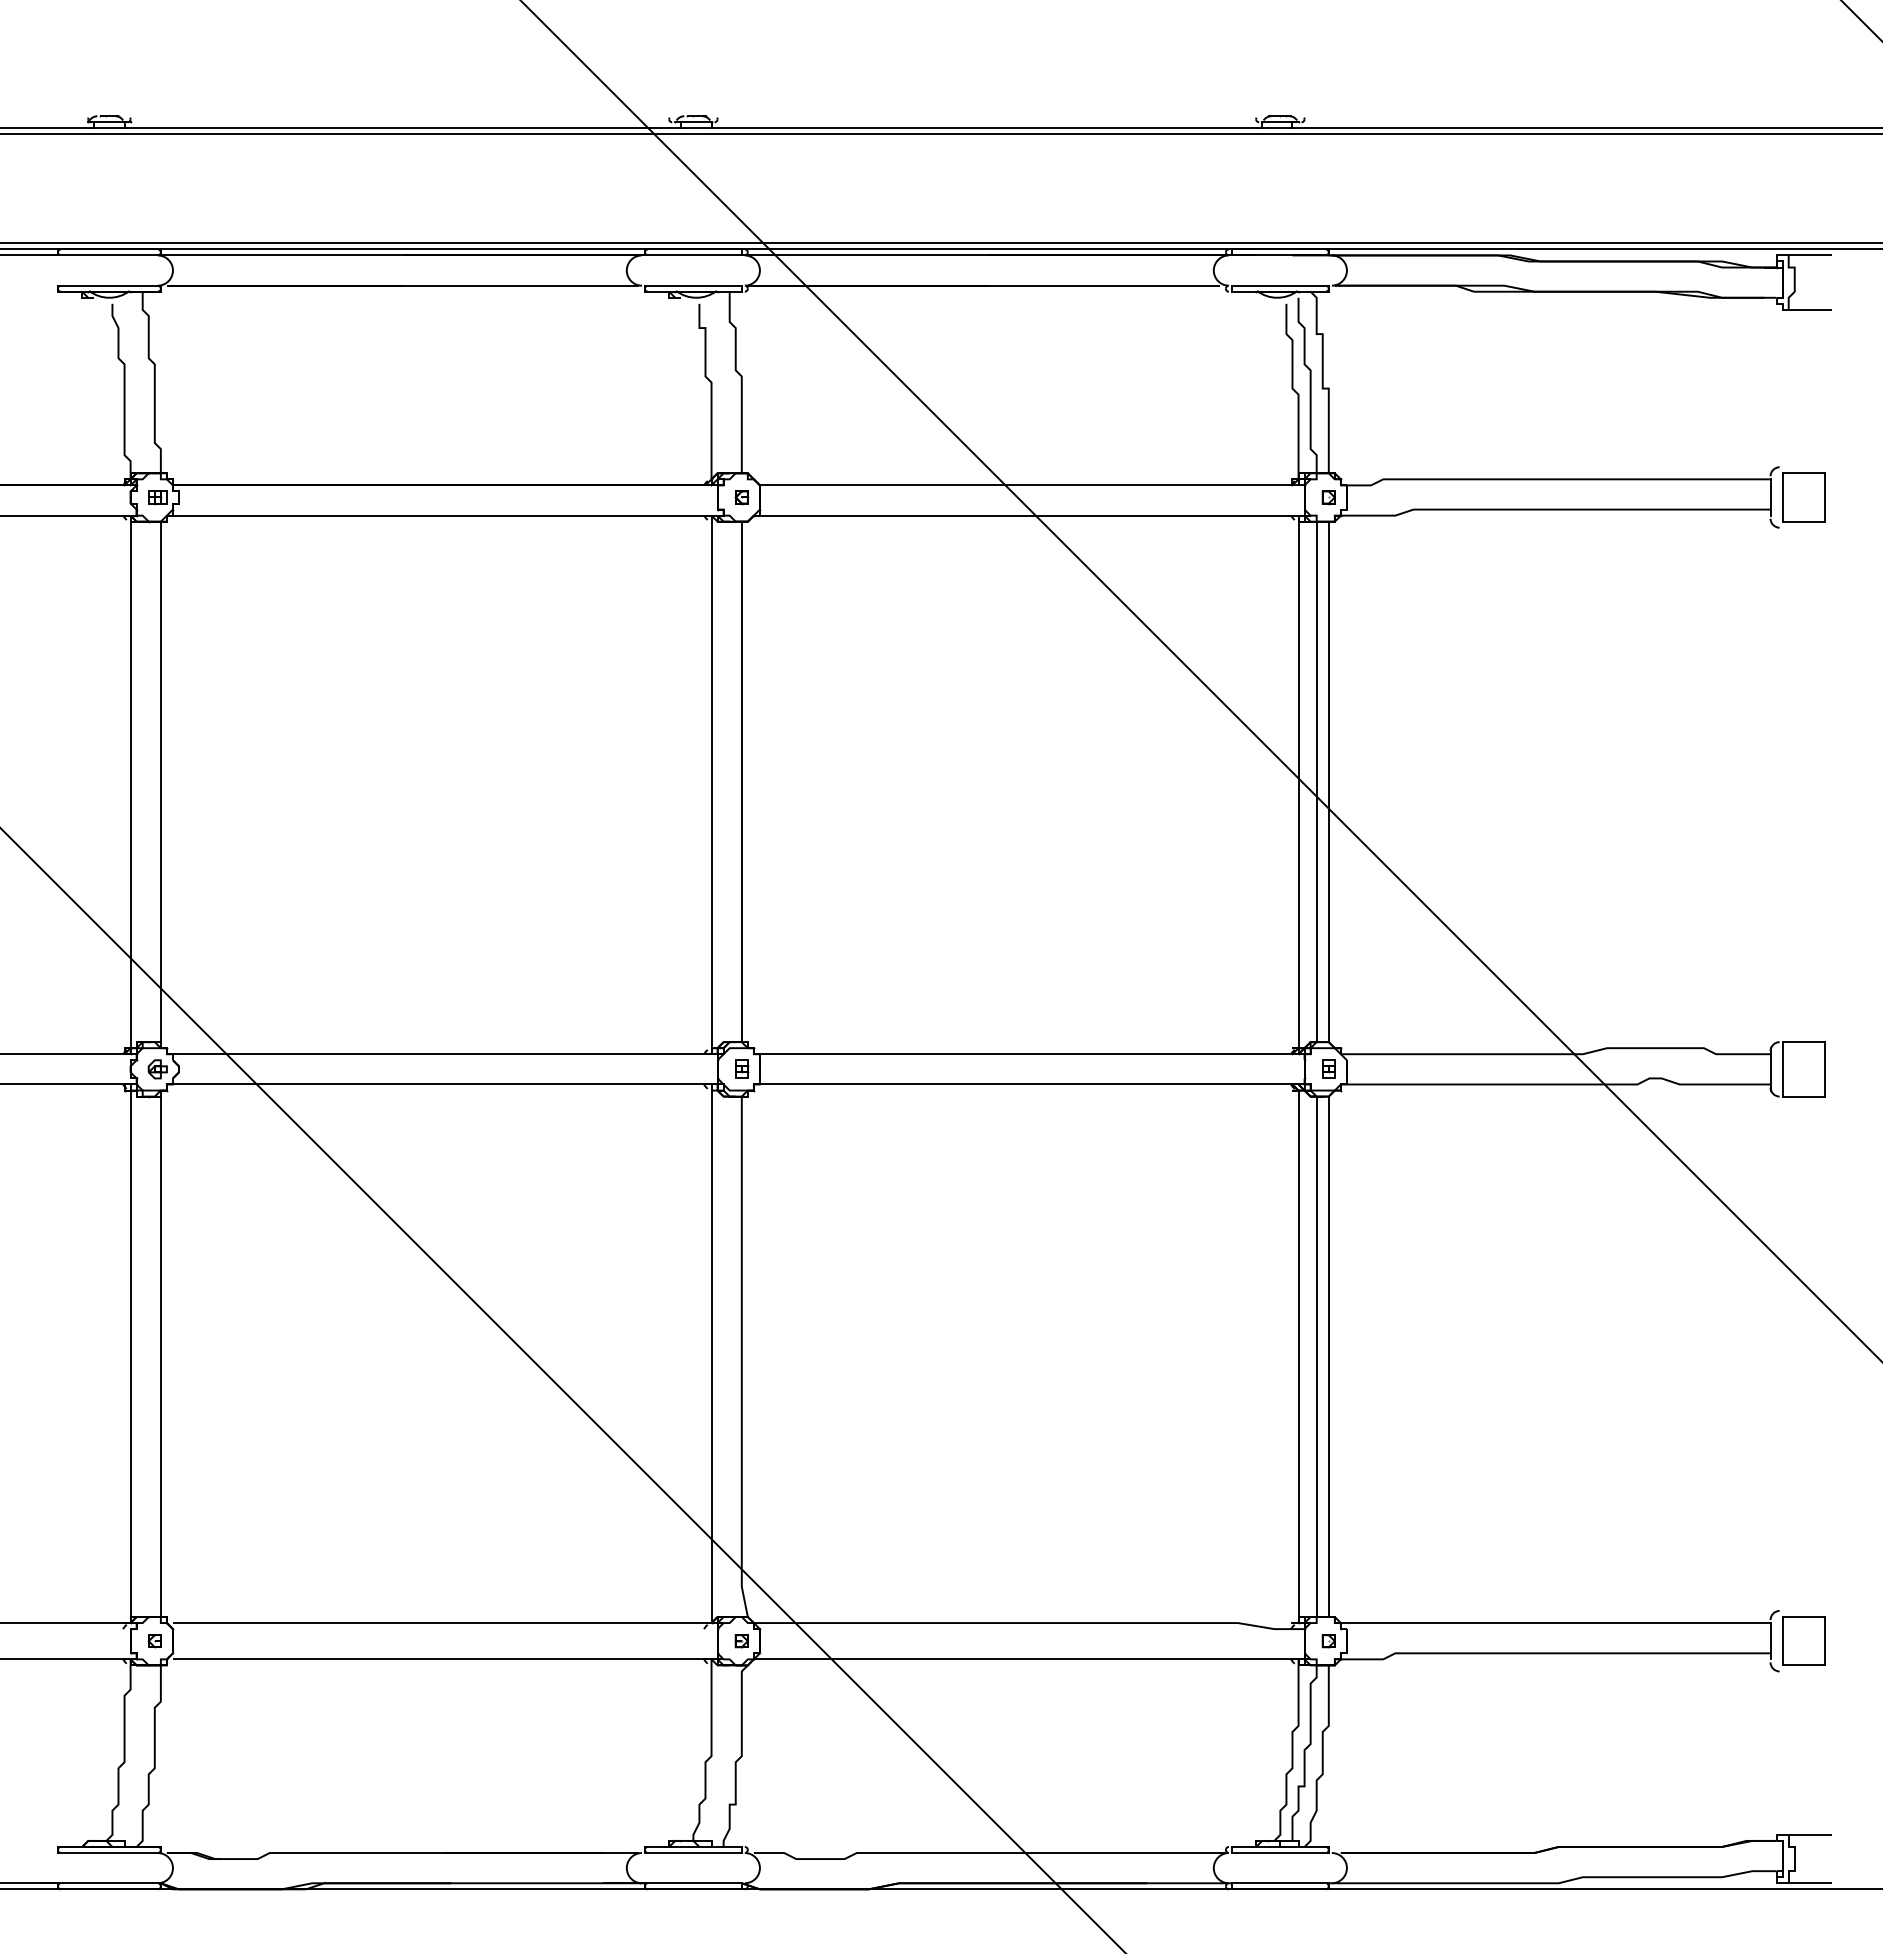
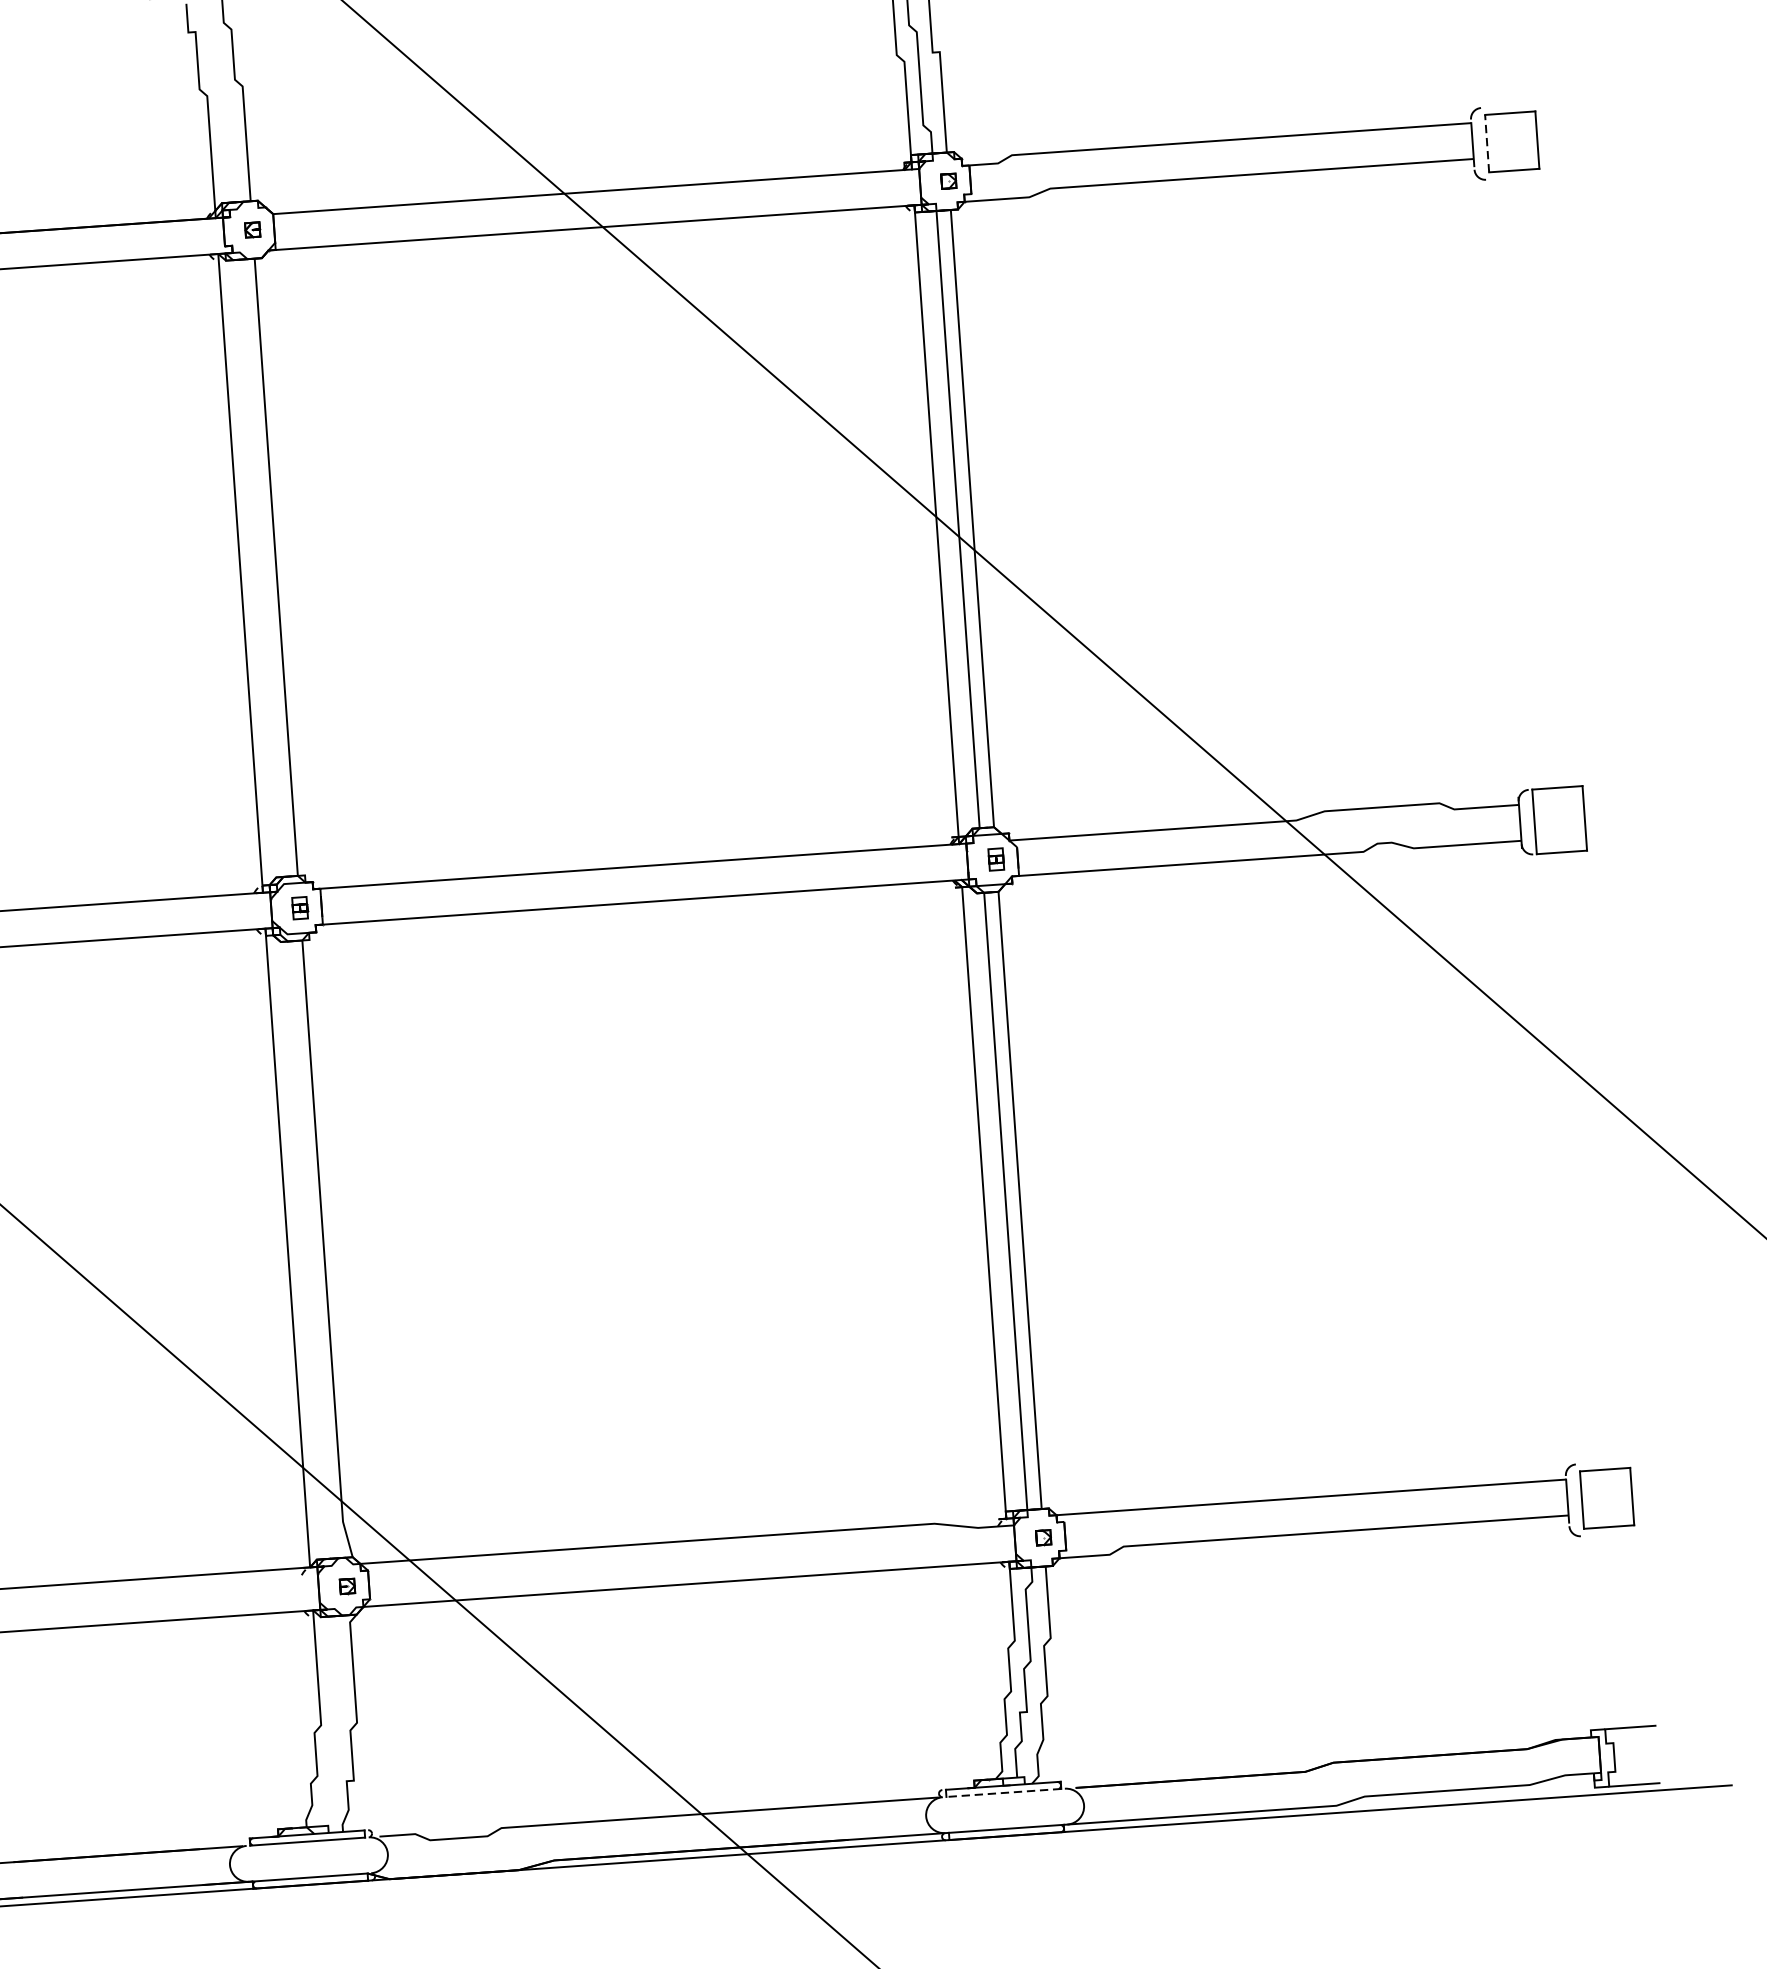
line: (1782, 496) -> (1486, 142), solid -> dashed
line: (1279, 1853) -> (1002, 1793), solid -> dashed

